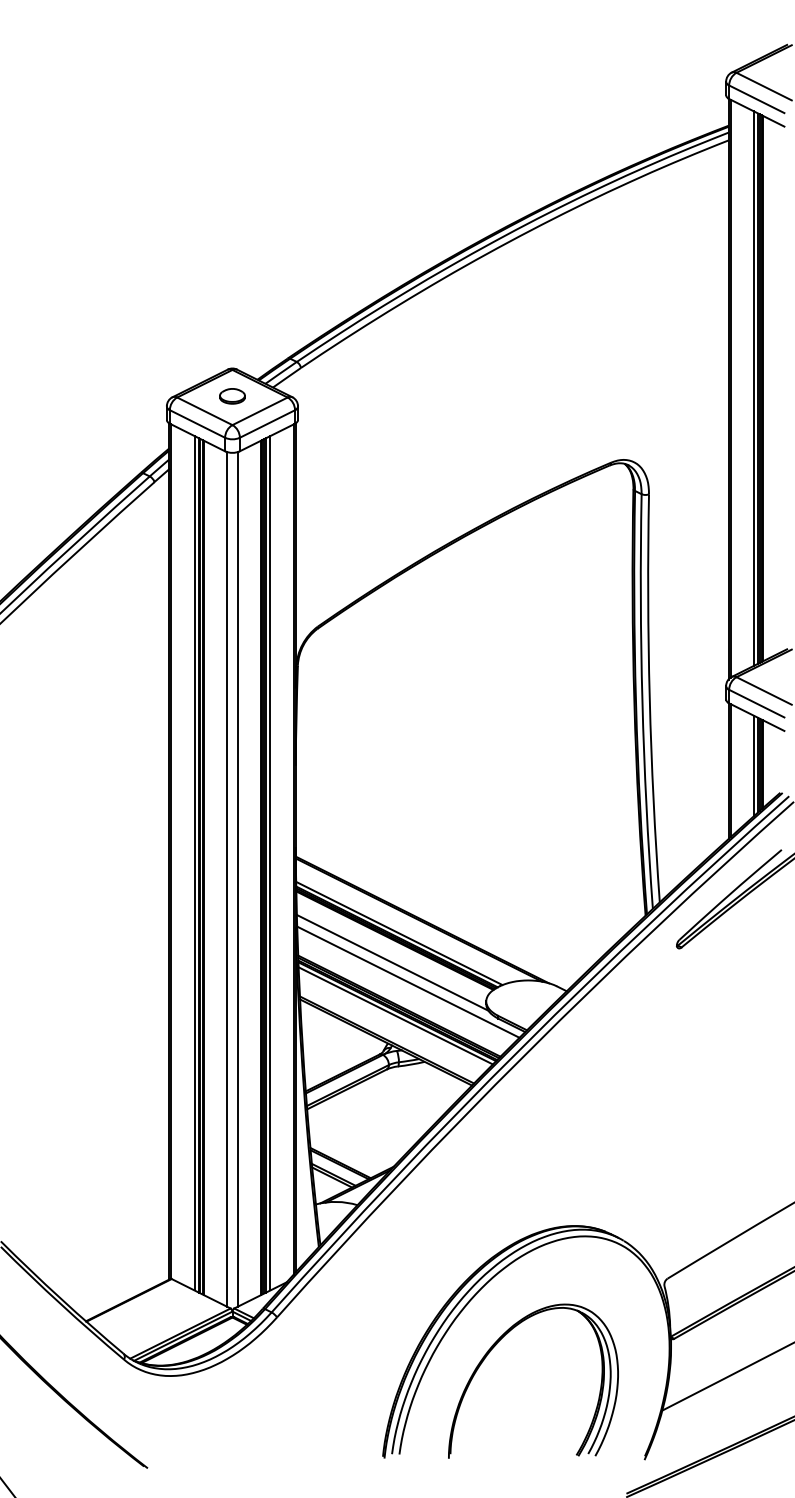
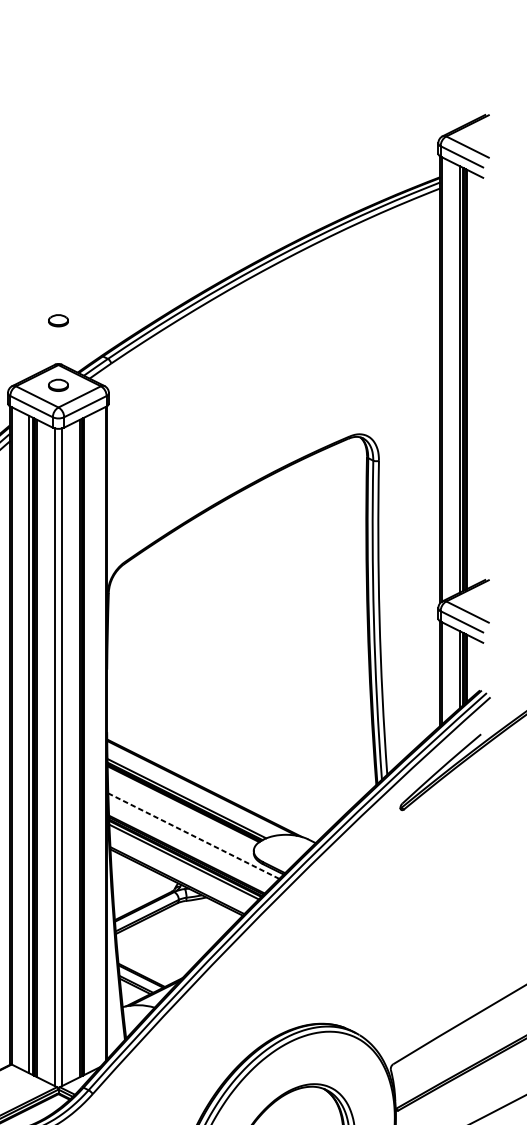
part: (232, 312) -> (58, 320), added
line: (270, 863) -> (87, 744), removed
line: (392, 962) -> (181, 820), removed
line: (407, 982) -> (193, 836), solid -> dashed

